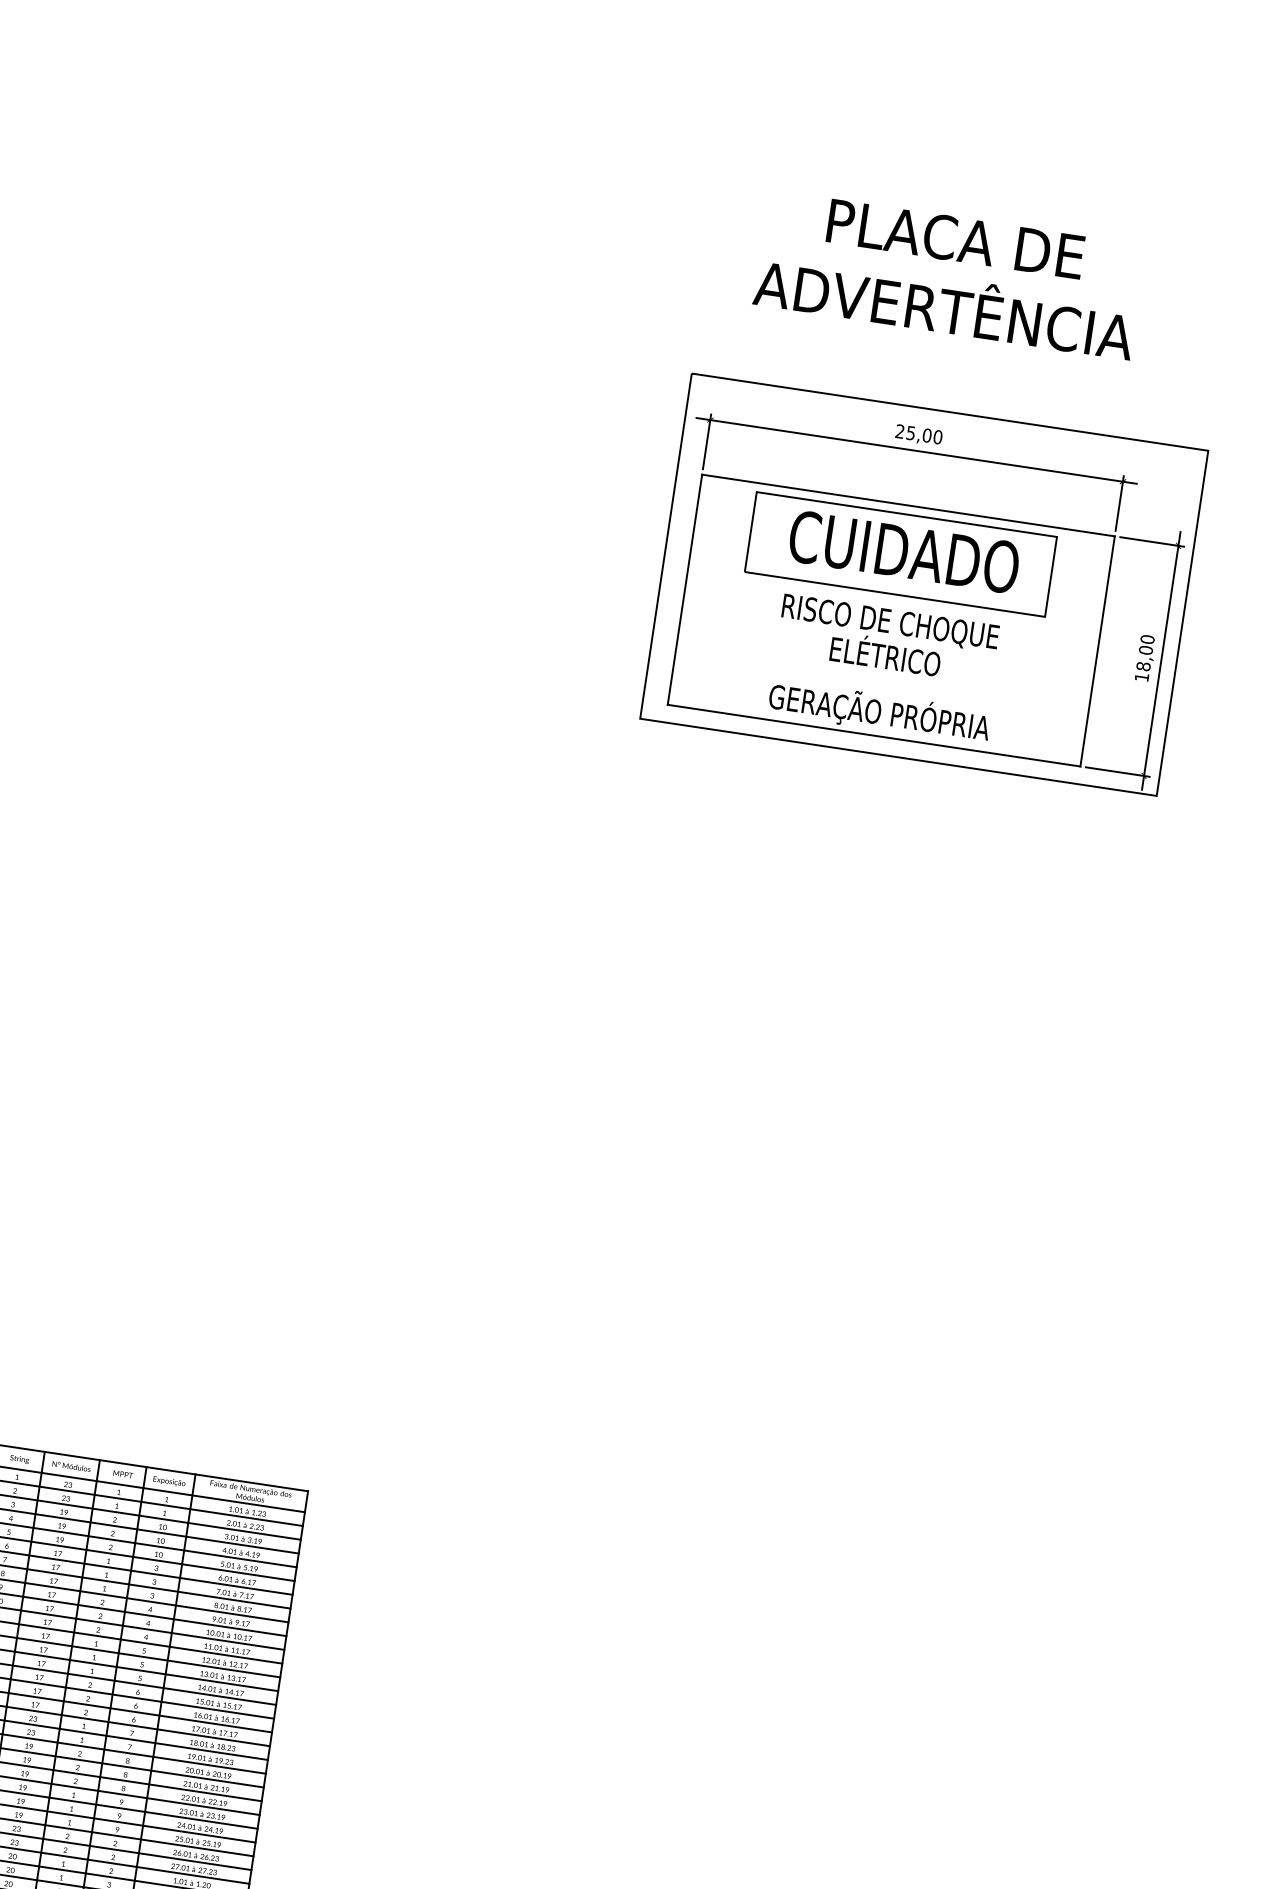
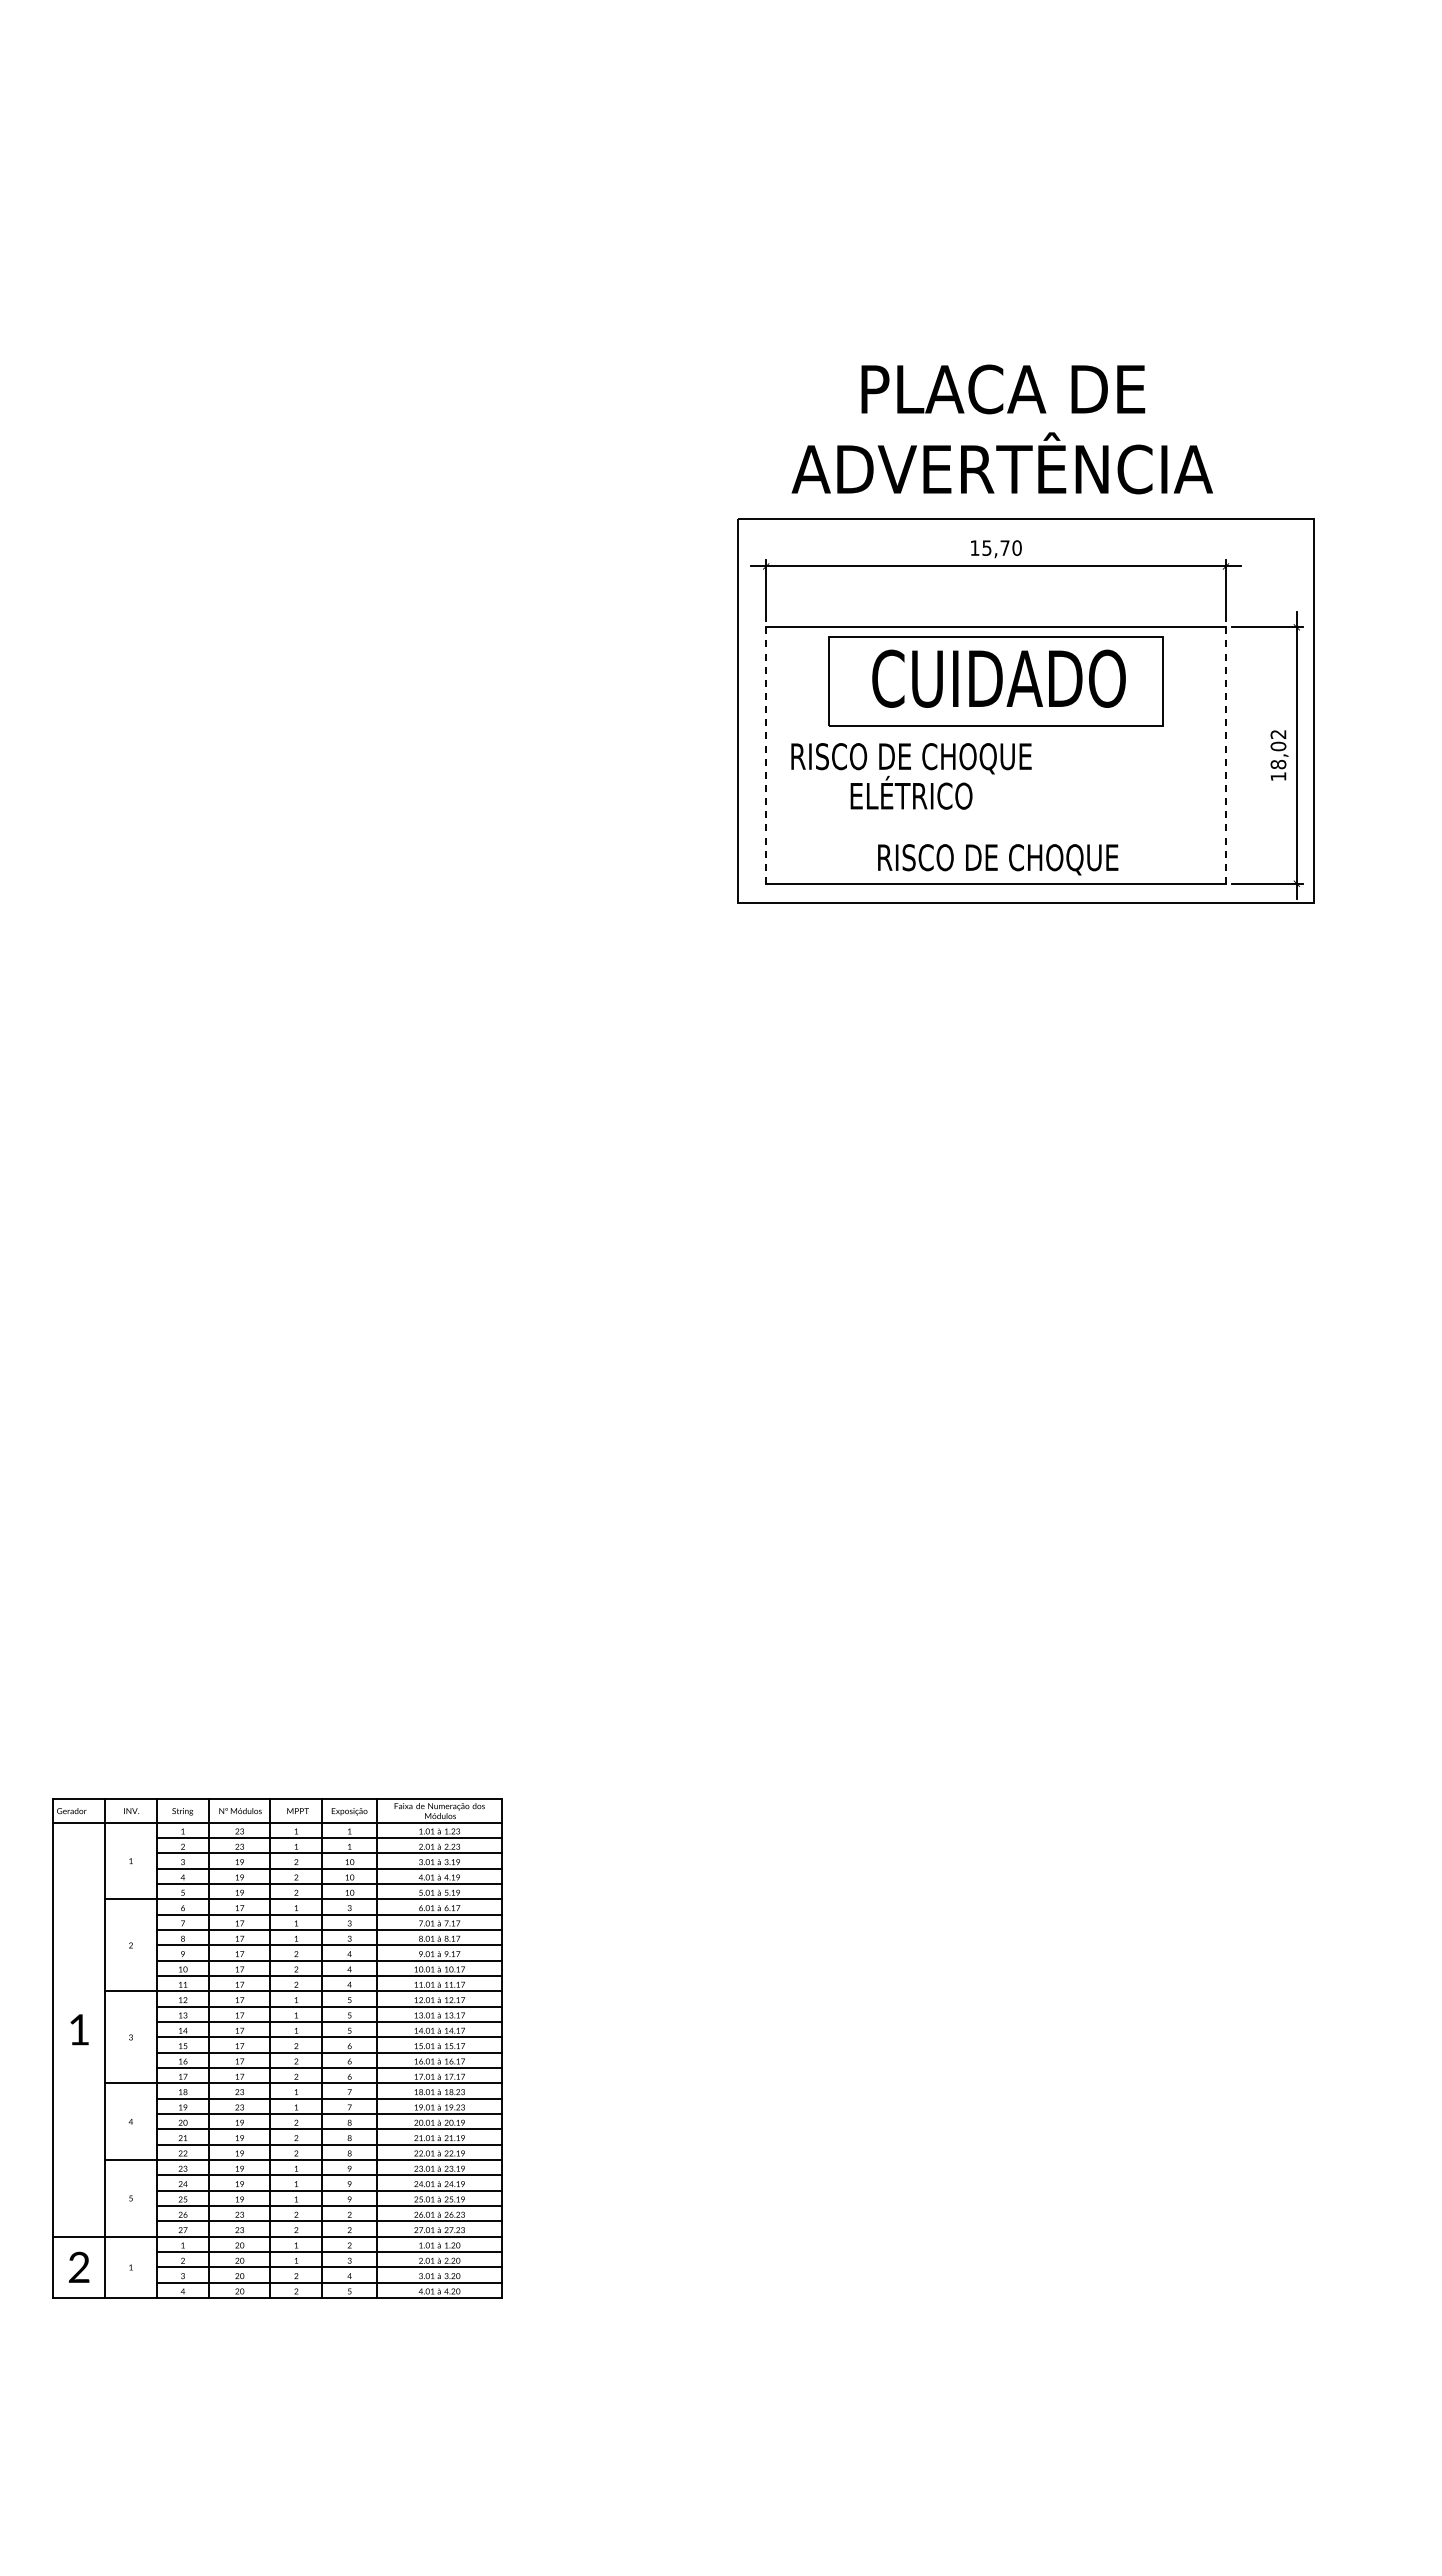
text: (948, 274) -> (1001, 429), moved
text: (913, 432) -> (989, 547), 25,00 -> 15,70
line: (685, 590) -> (766, 756), solid -> dashed
text: (887, 639) -> (911, 776), moved
text: (1147, 639) -> (1278, 734), 18,00 -> 18,02
line: (1097, 652) -> (1225, 756), solid -> dashed
text: (878, 712) -> (997, 857), GERAÇÃO PRÓPRIA -> RISCO DE CHOQUE

